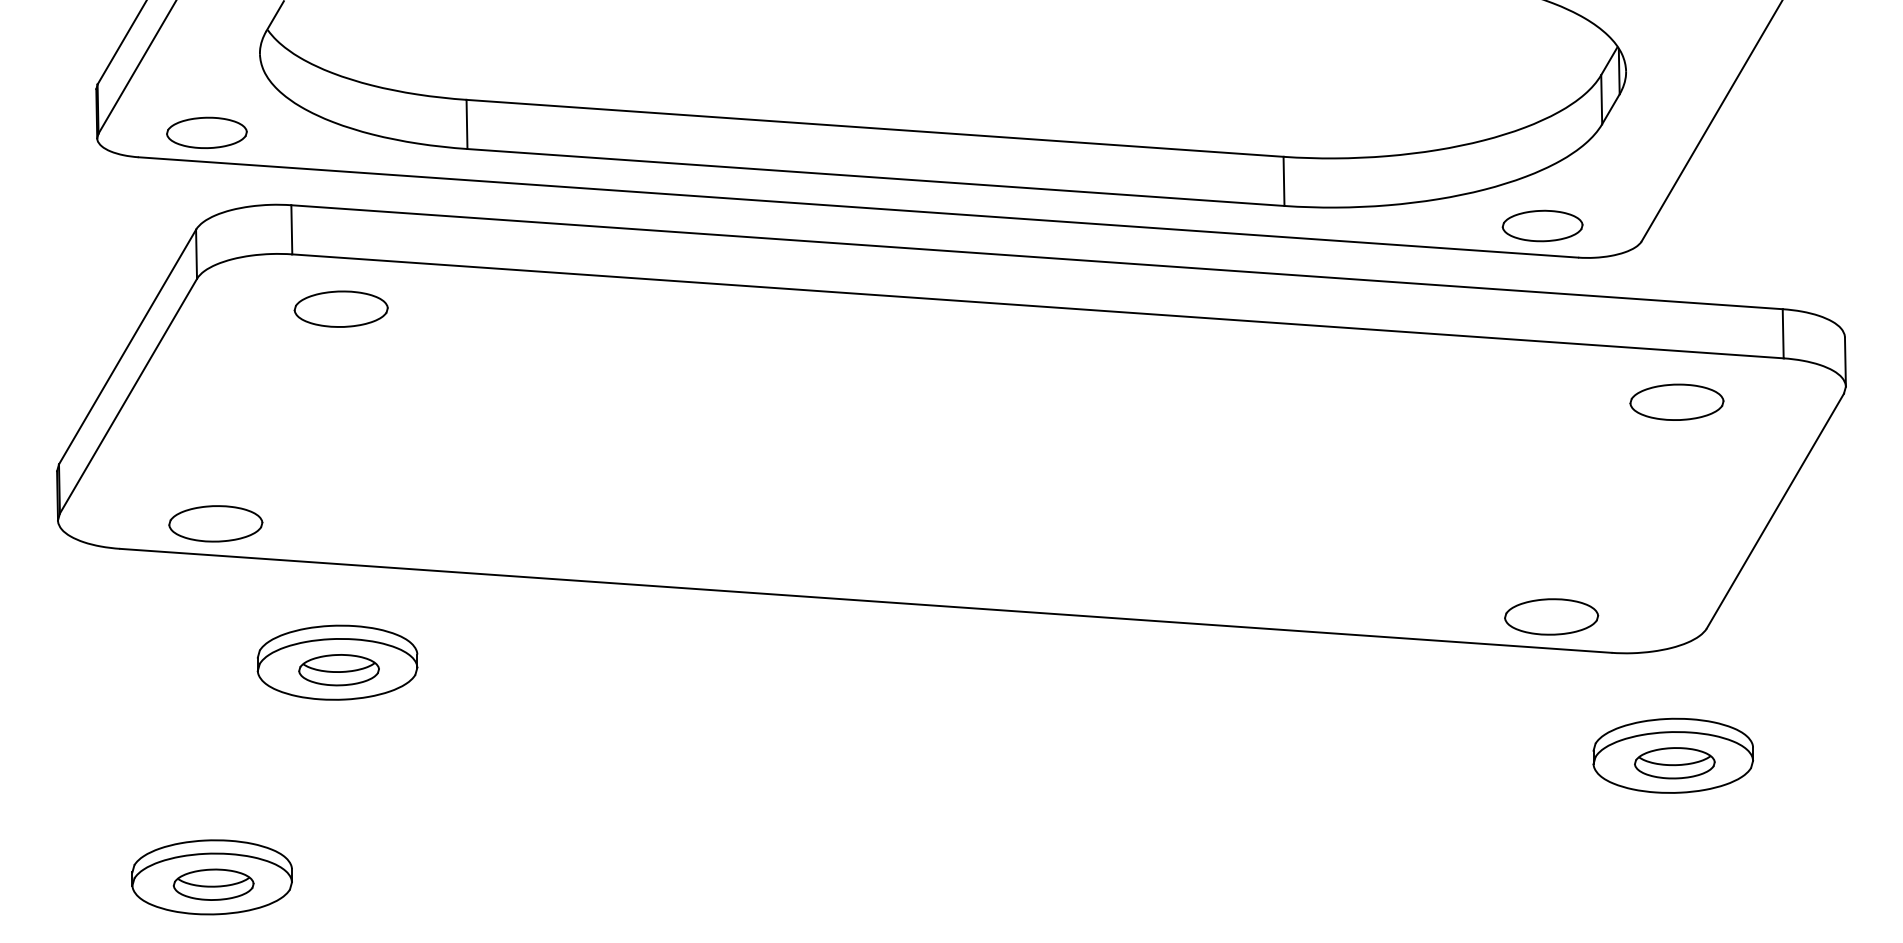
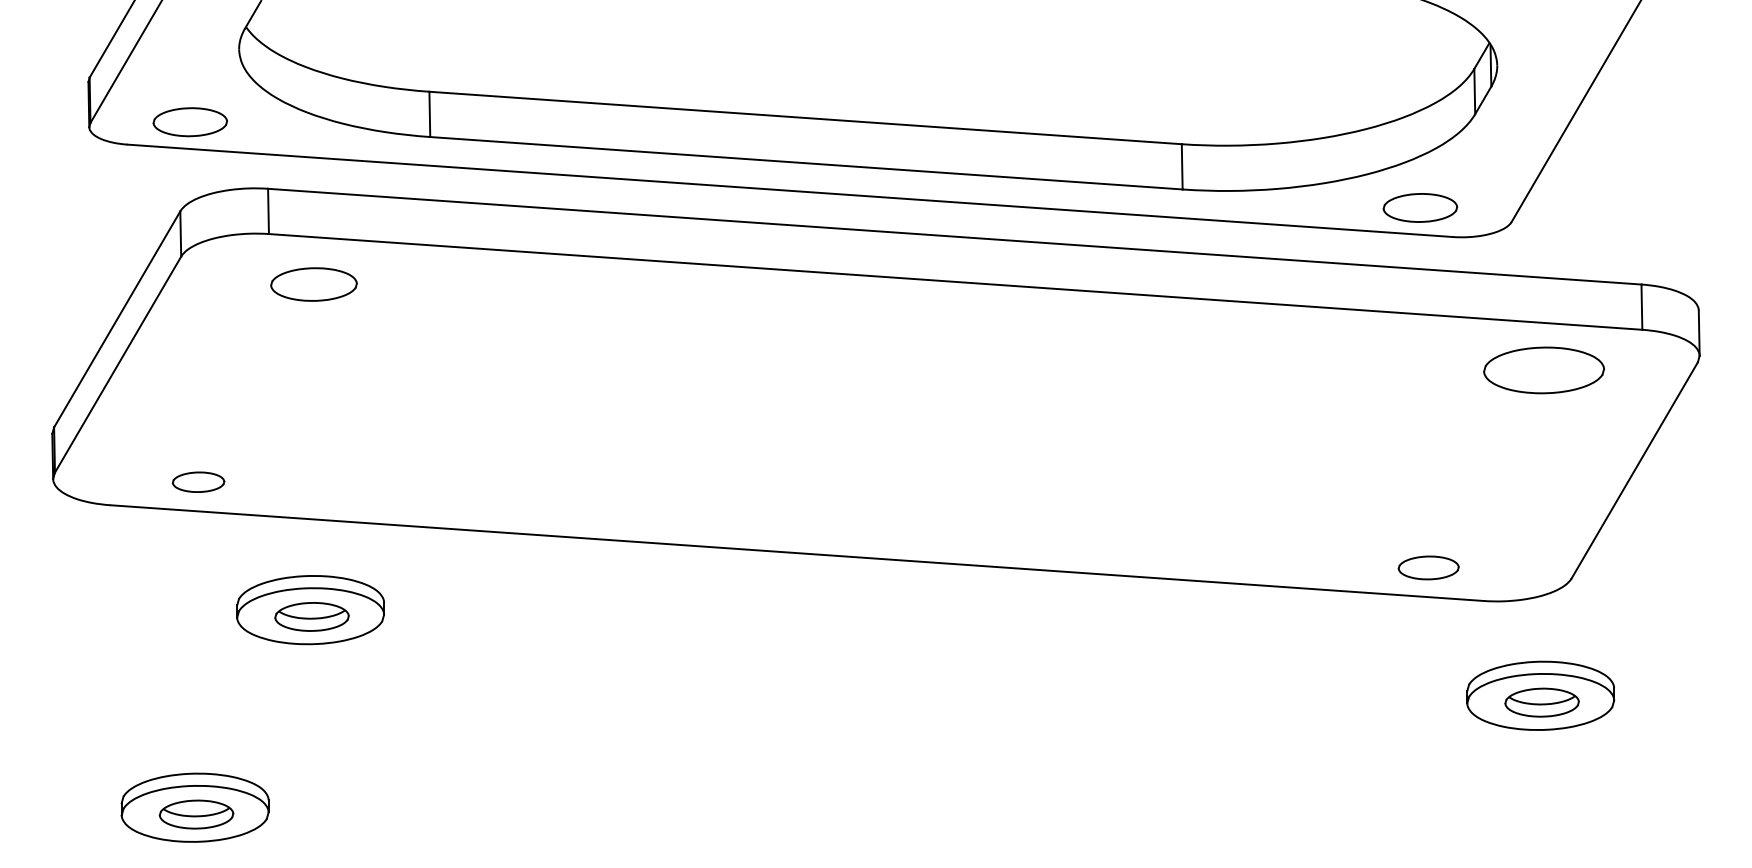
part: (1676, 401) -> (1543, 369), size x1.4
part: (215, 523) -> (198, 481), size x0.6
part: (1551, 616) -> (1428, 567), size x0.7

